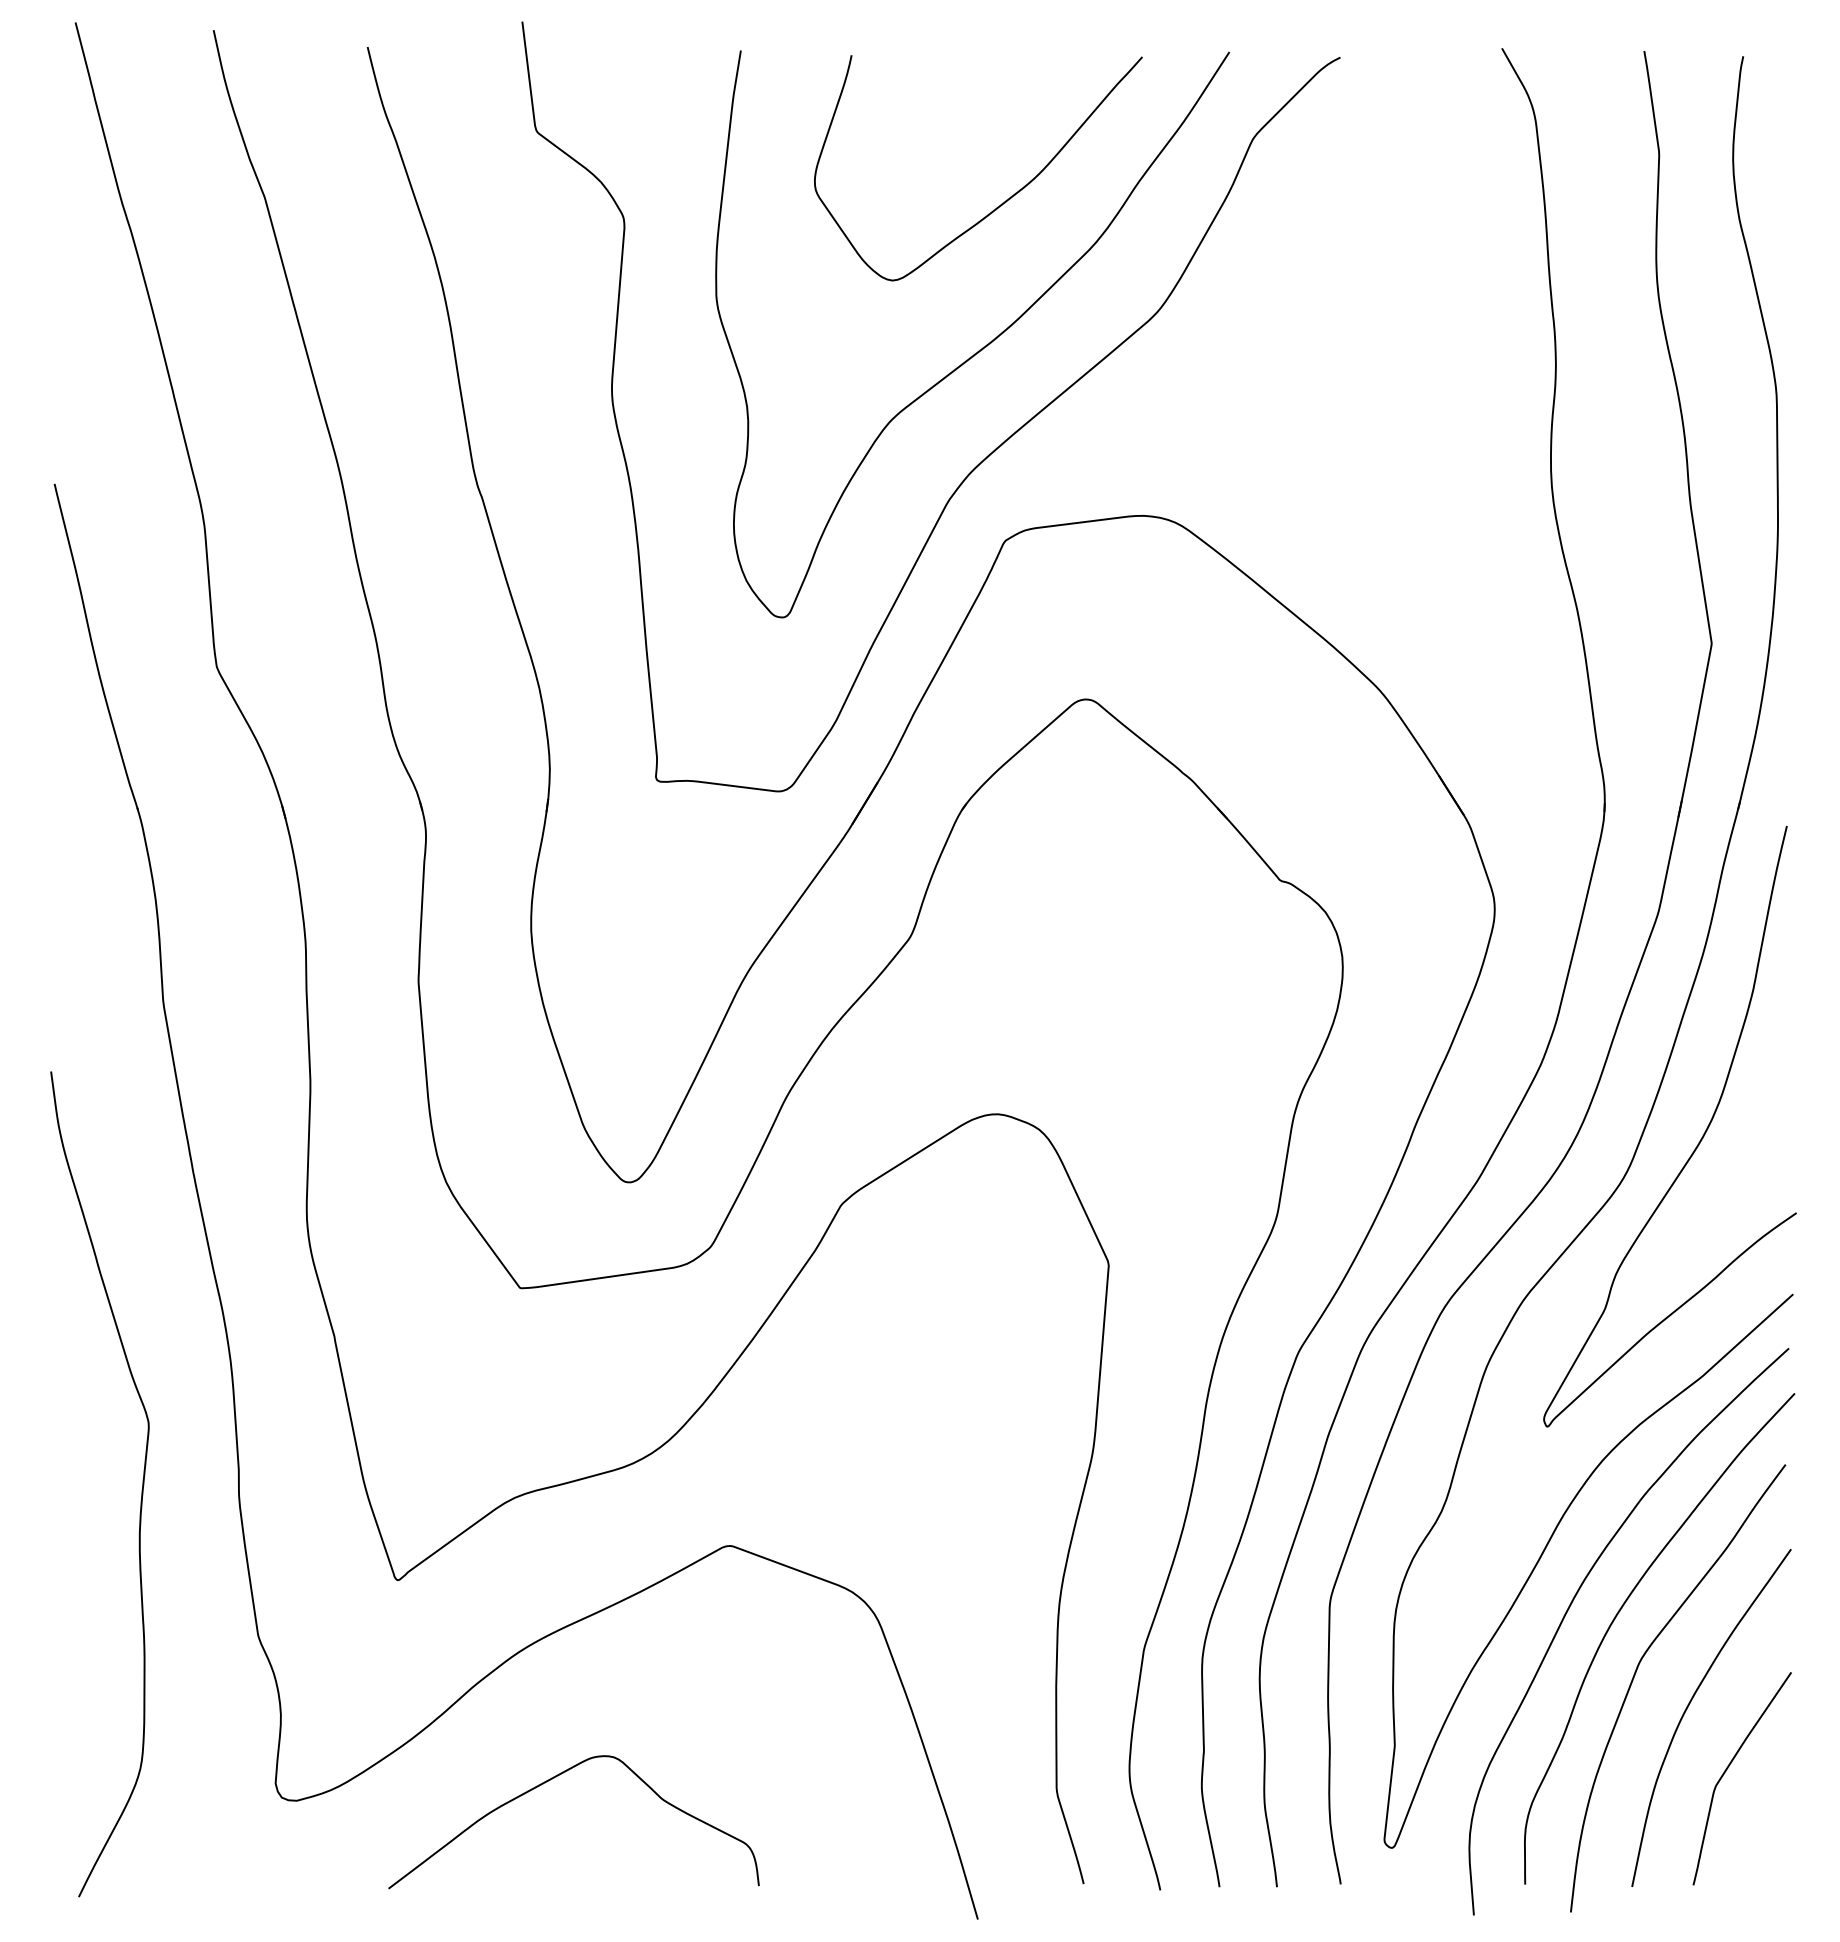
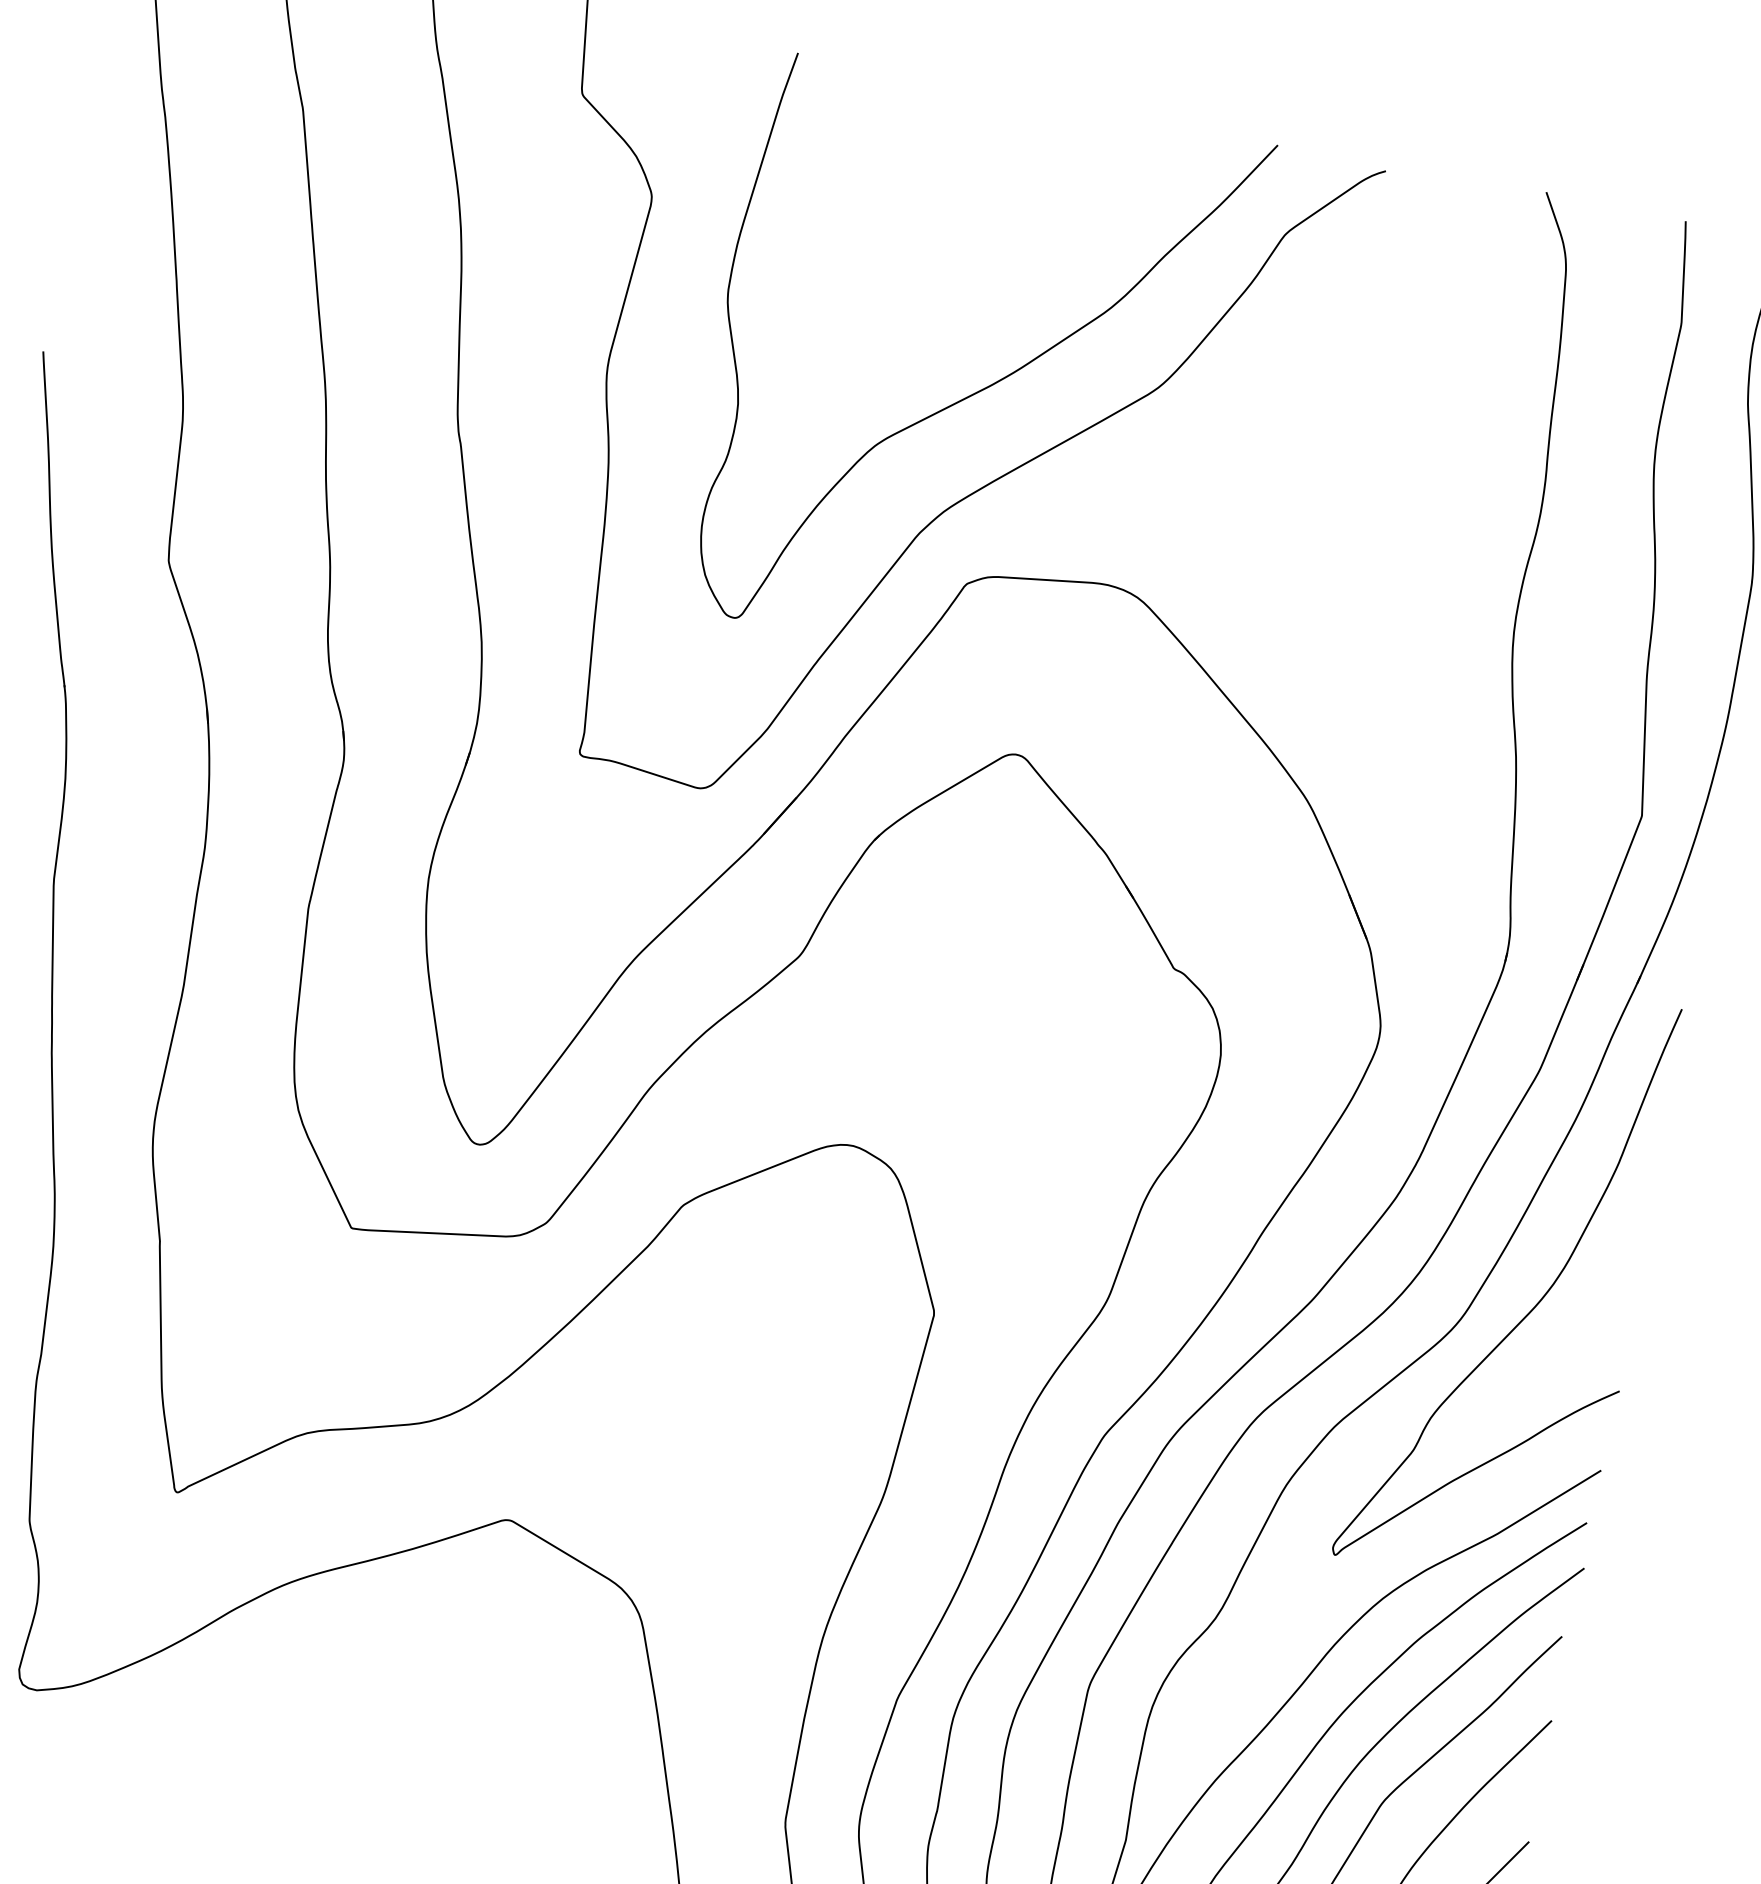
curve: (1006, 199) -> (1031, 248), removed
curve: (547, 1782) -> (286, 1718), removed

